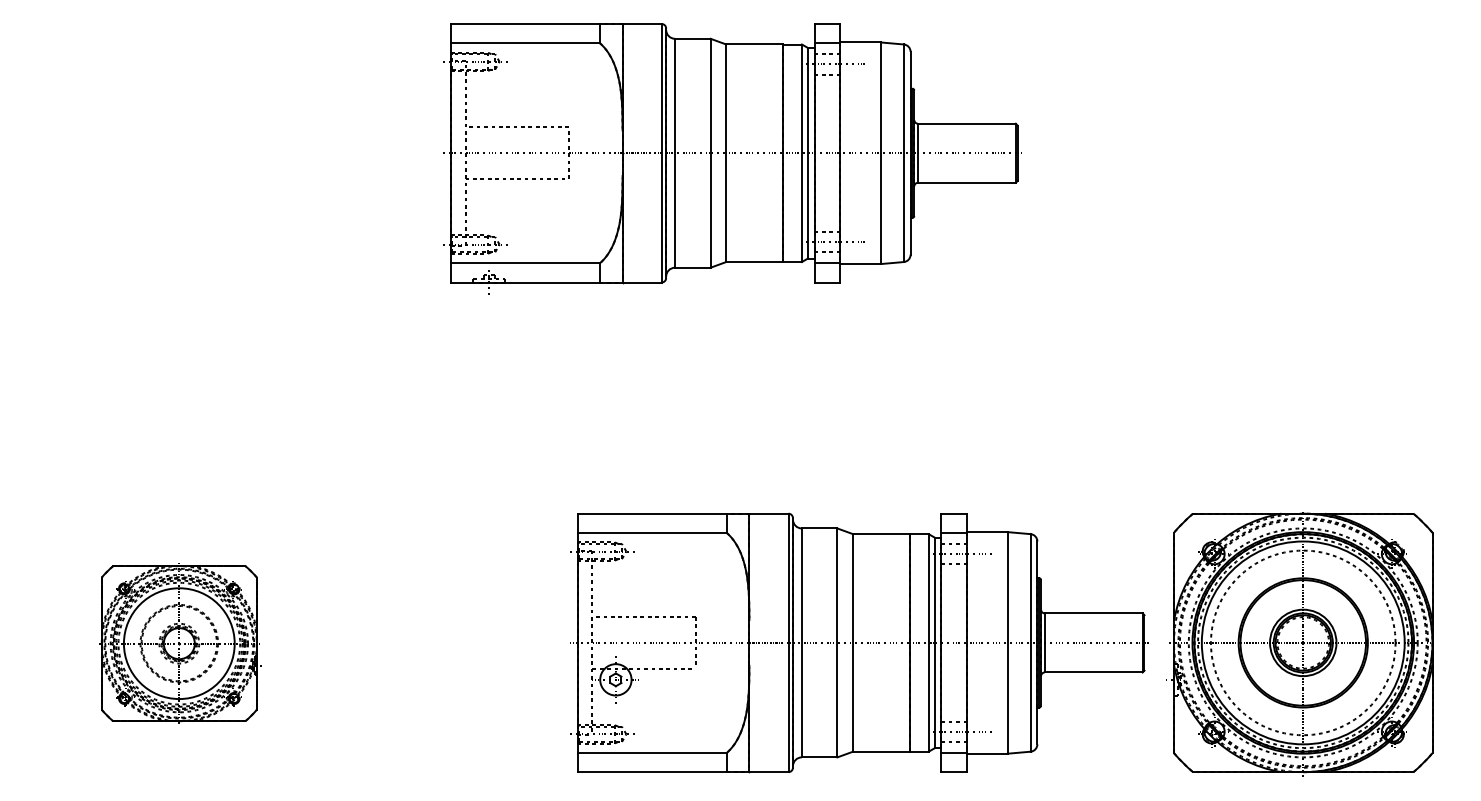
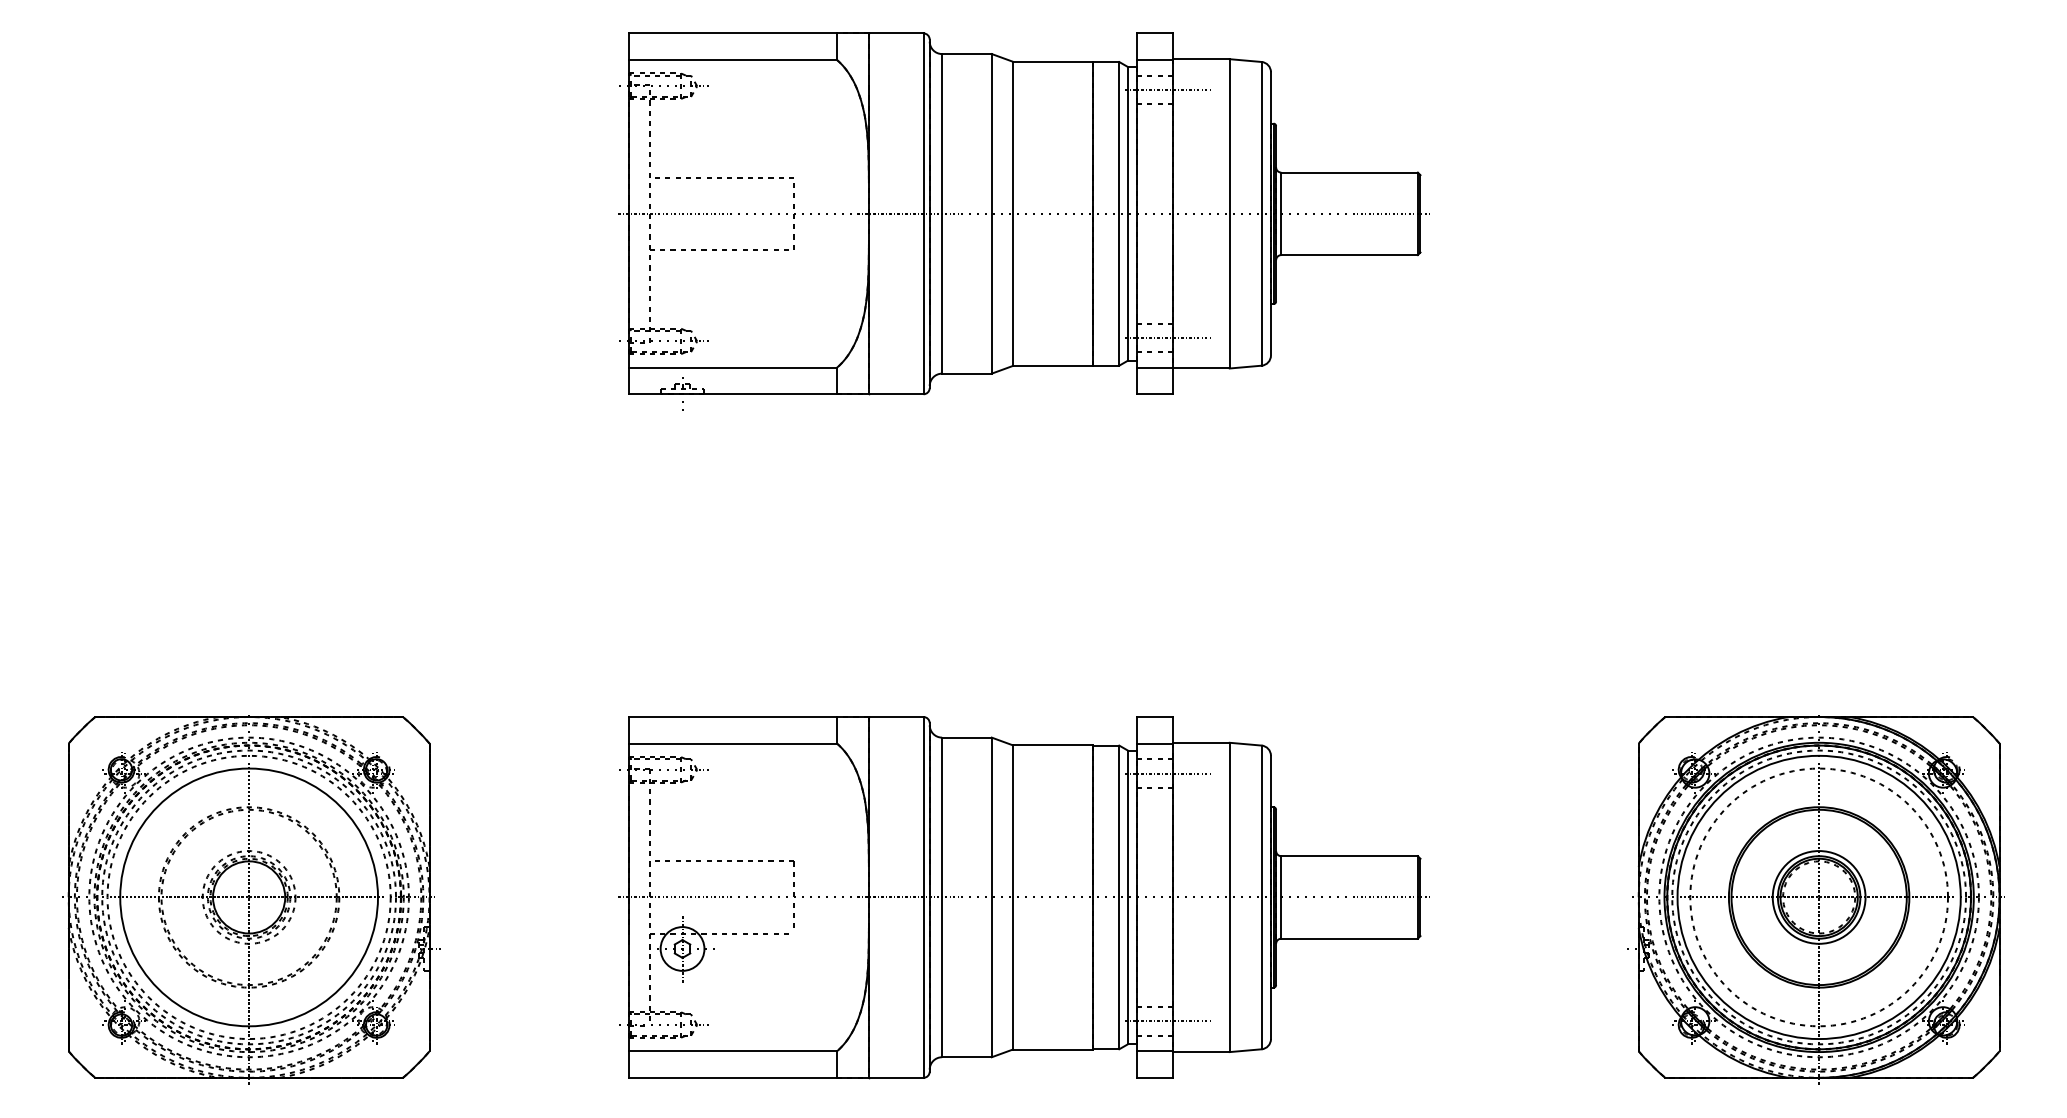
part: (860, 642) -> (1023, 897), moved
part: (180, 644) -> (251, 899), size x1.67

